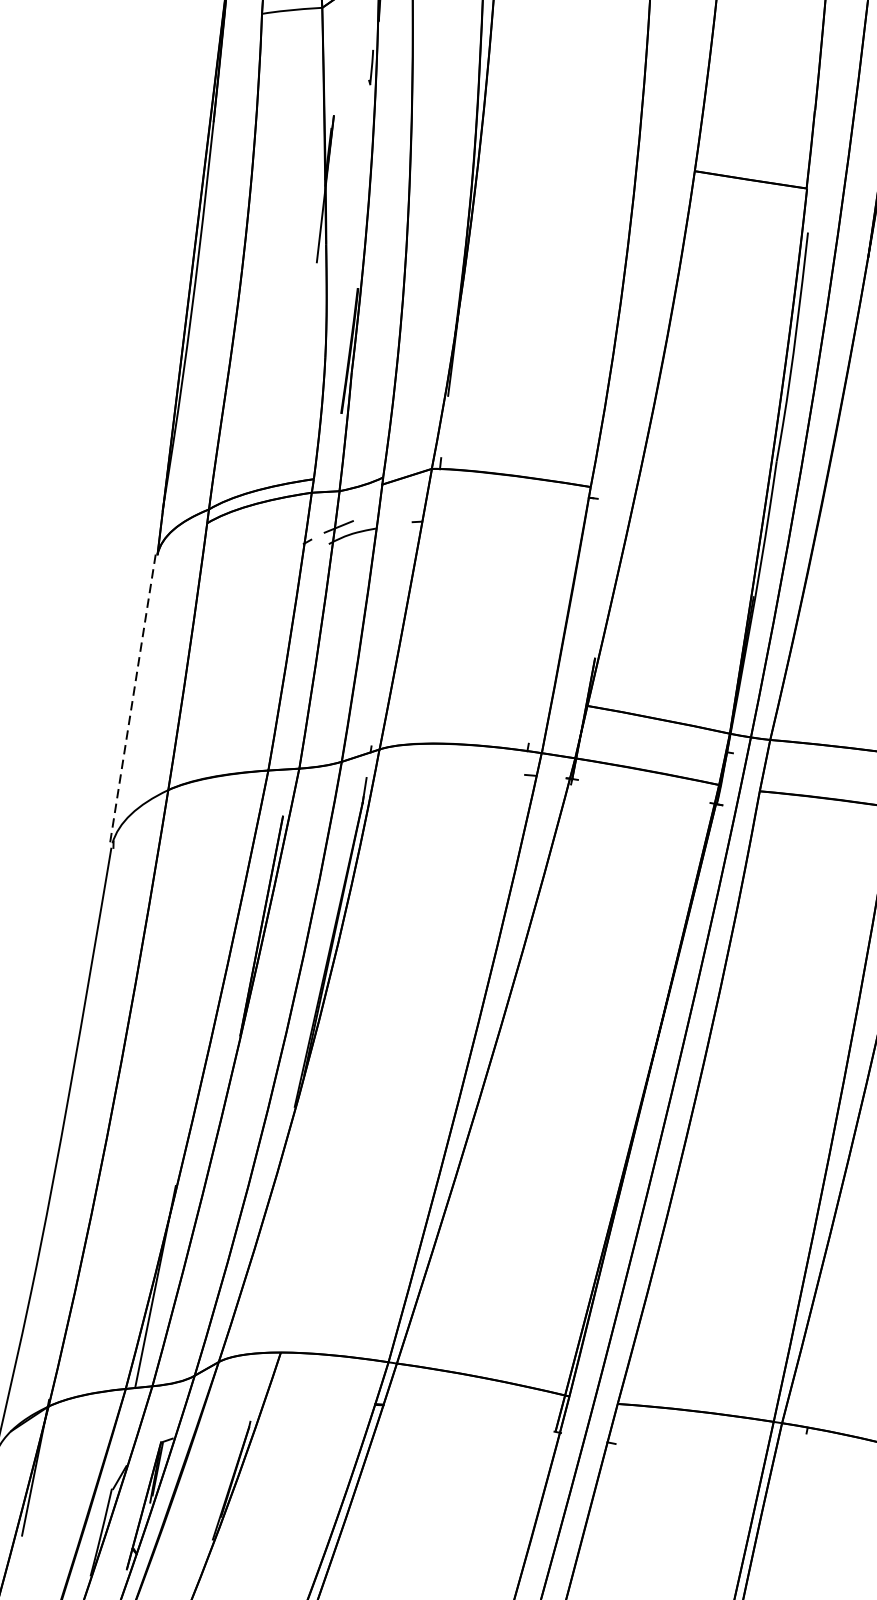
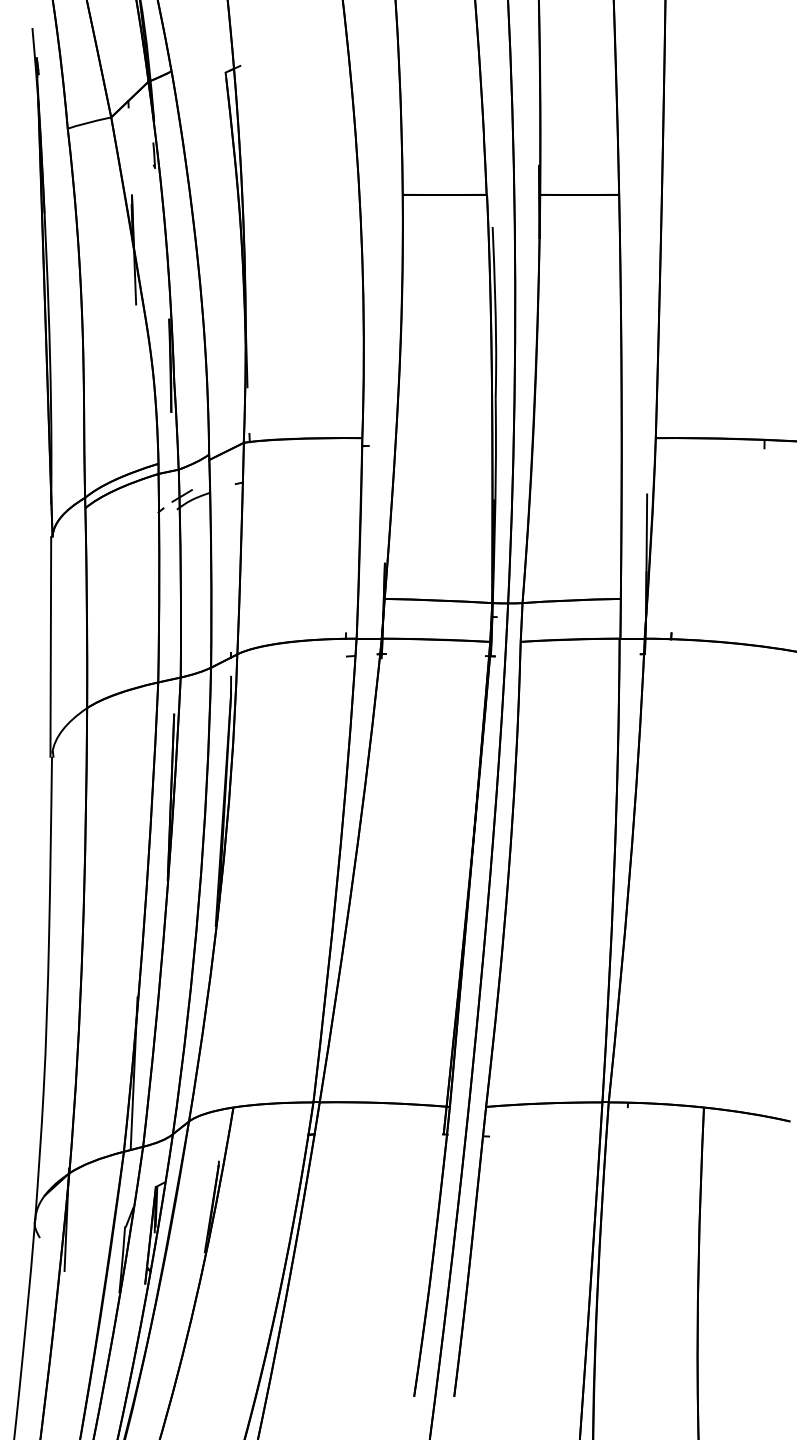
line: (132, 700) -> (50, 646), dashed -> solid

